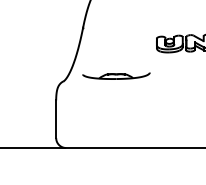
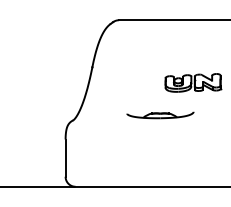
part: (116, 76) -> (160, 115), moved

